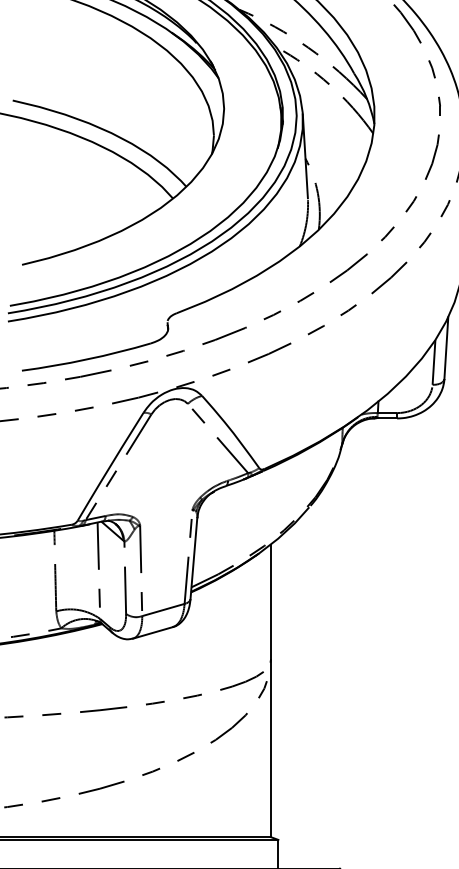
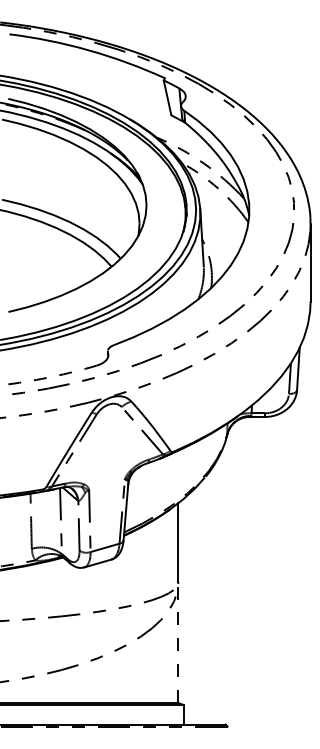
arc: (86, 359) -> (52, 376), solid -> dashed
line: (270, 748) -> (178, 642), solid -> dashed

